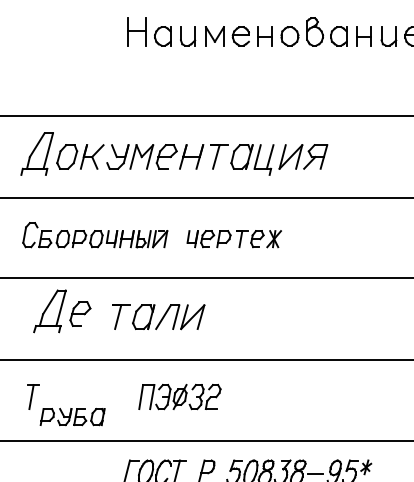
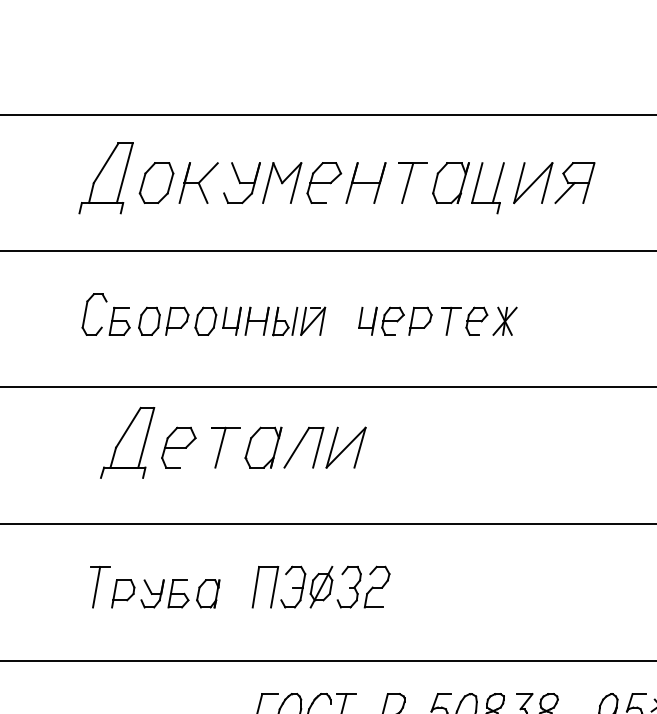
part: (158, 317) -> (288, 448), moved
part: (179, 397) -> (320, 587), moved
part: (72, 417) -> (165, 594), moved

